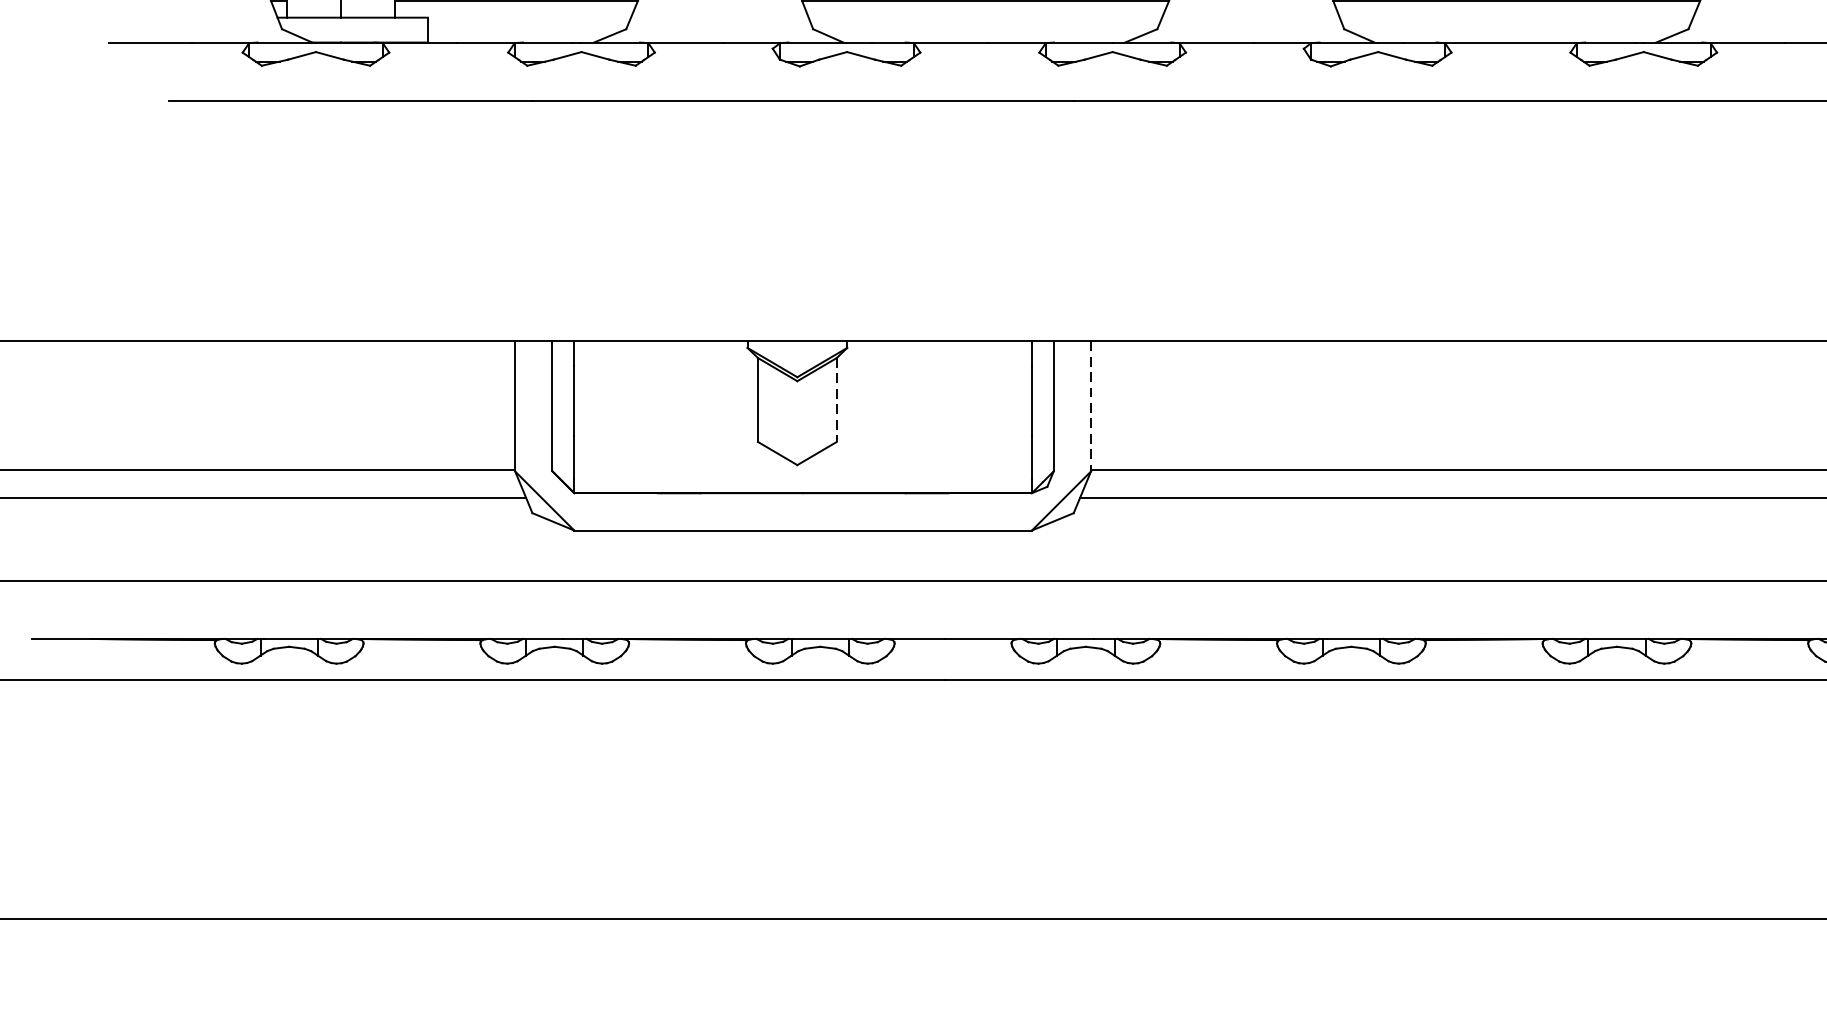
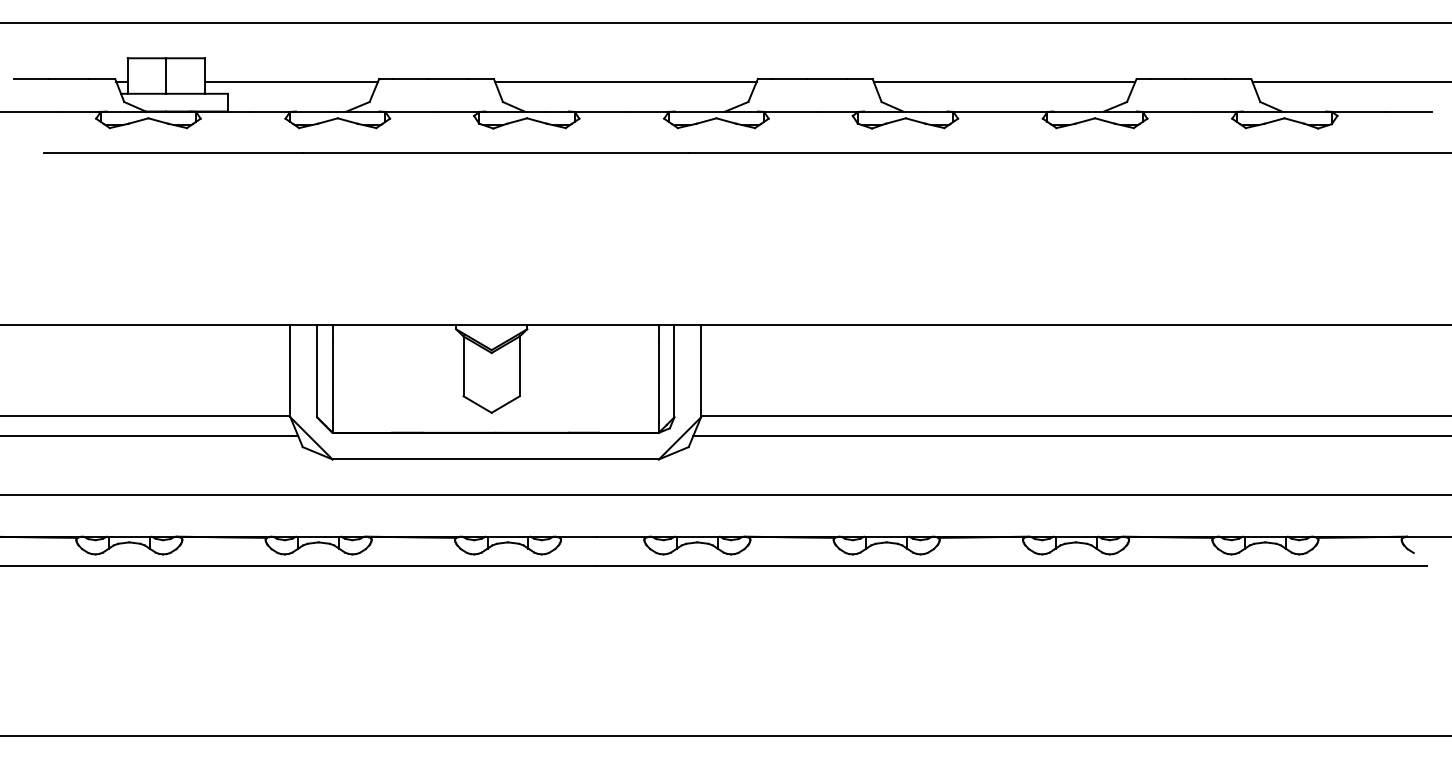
line: (836, 400) -> (519, 366), dashed -> solid
line: (1091, 407) -> (701, 371), dashed -> solid

